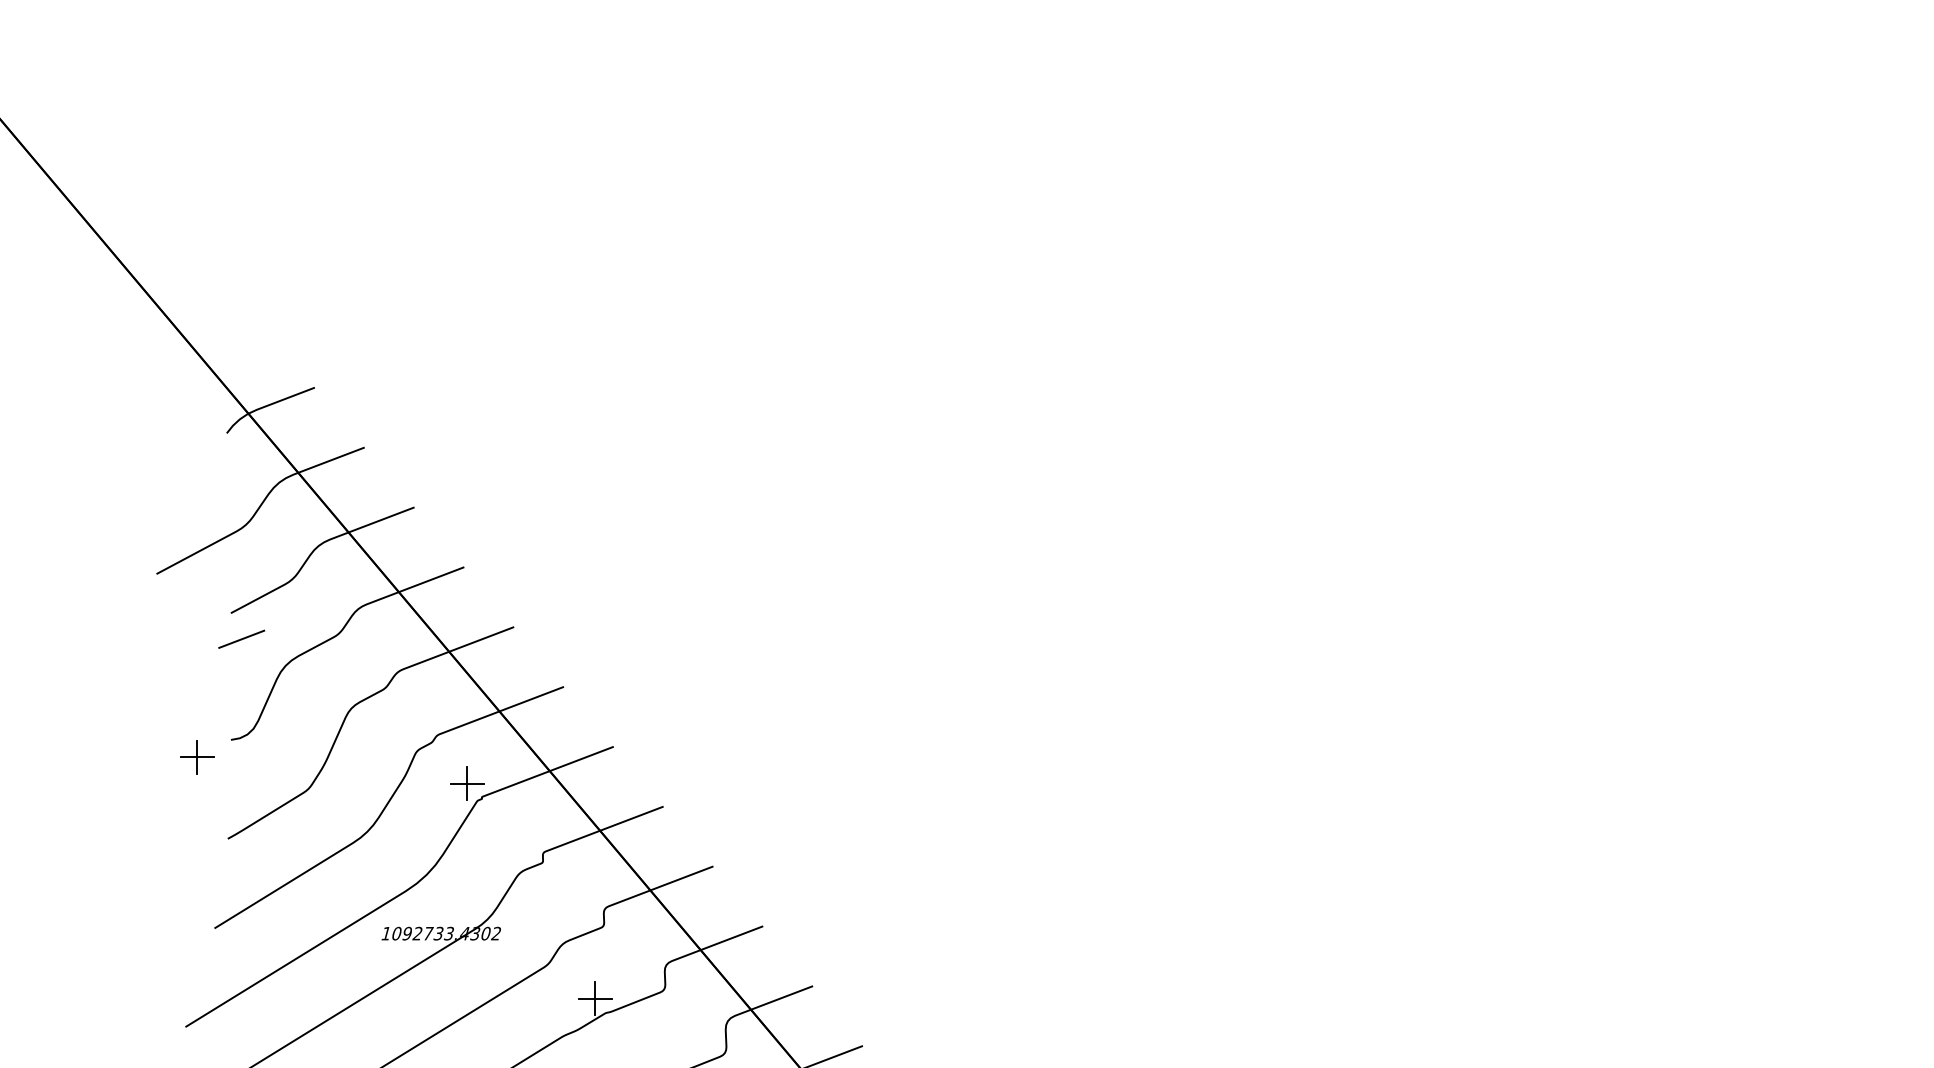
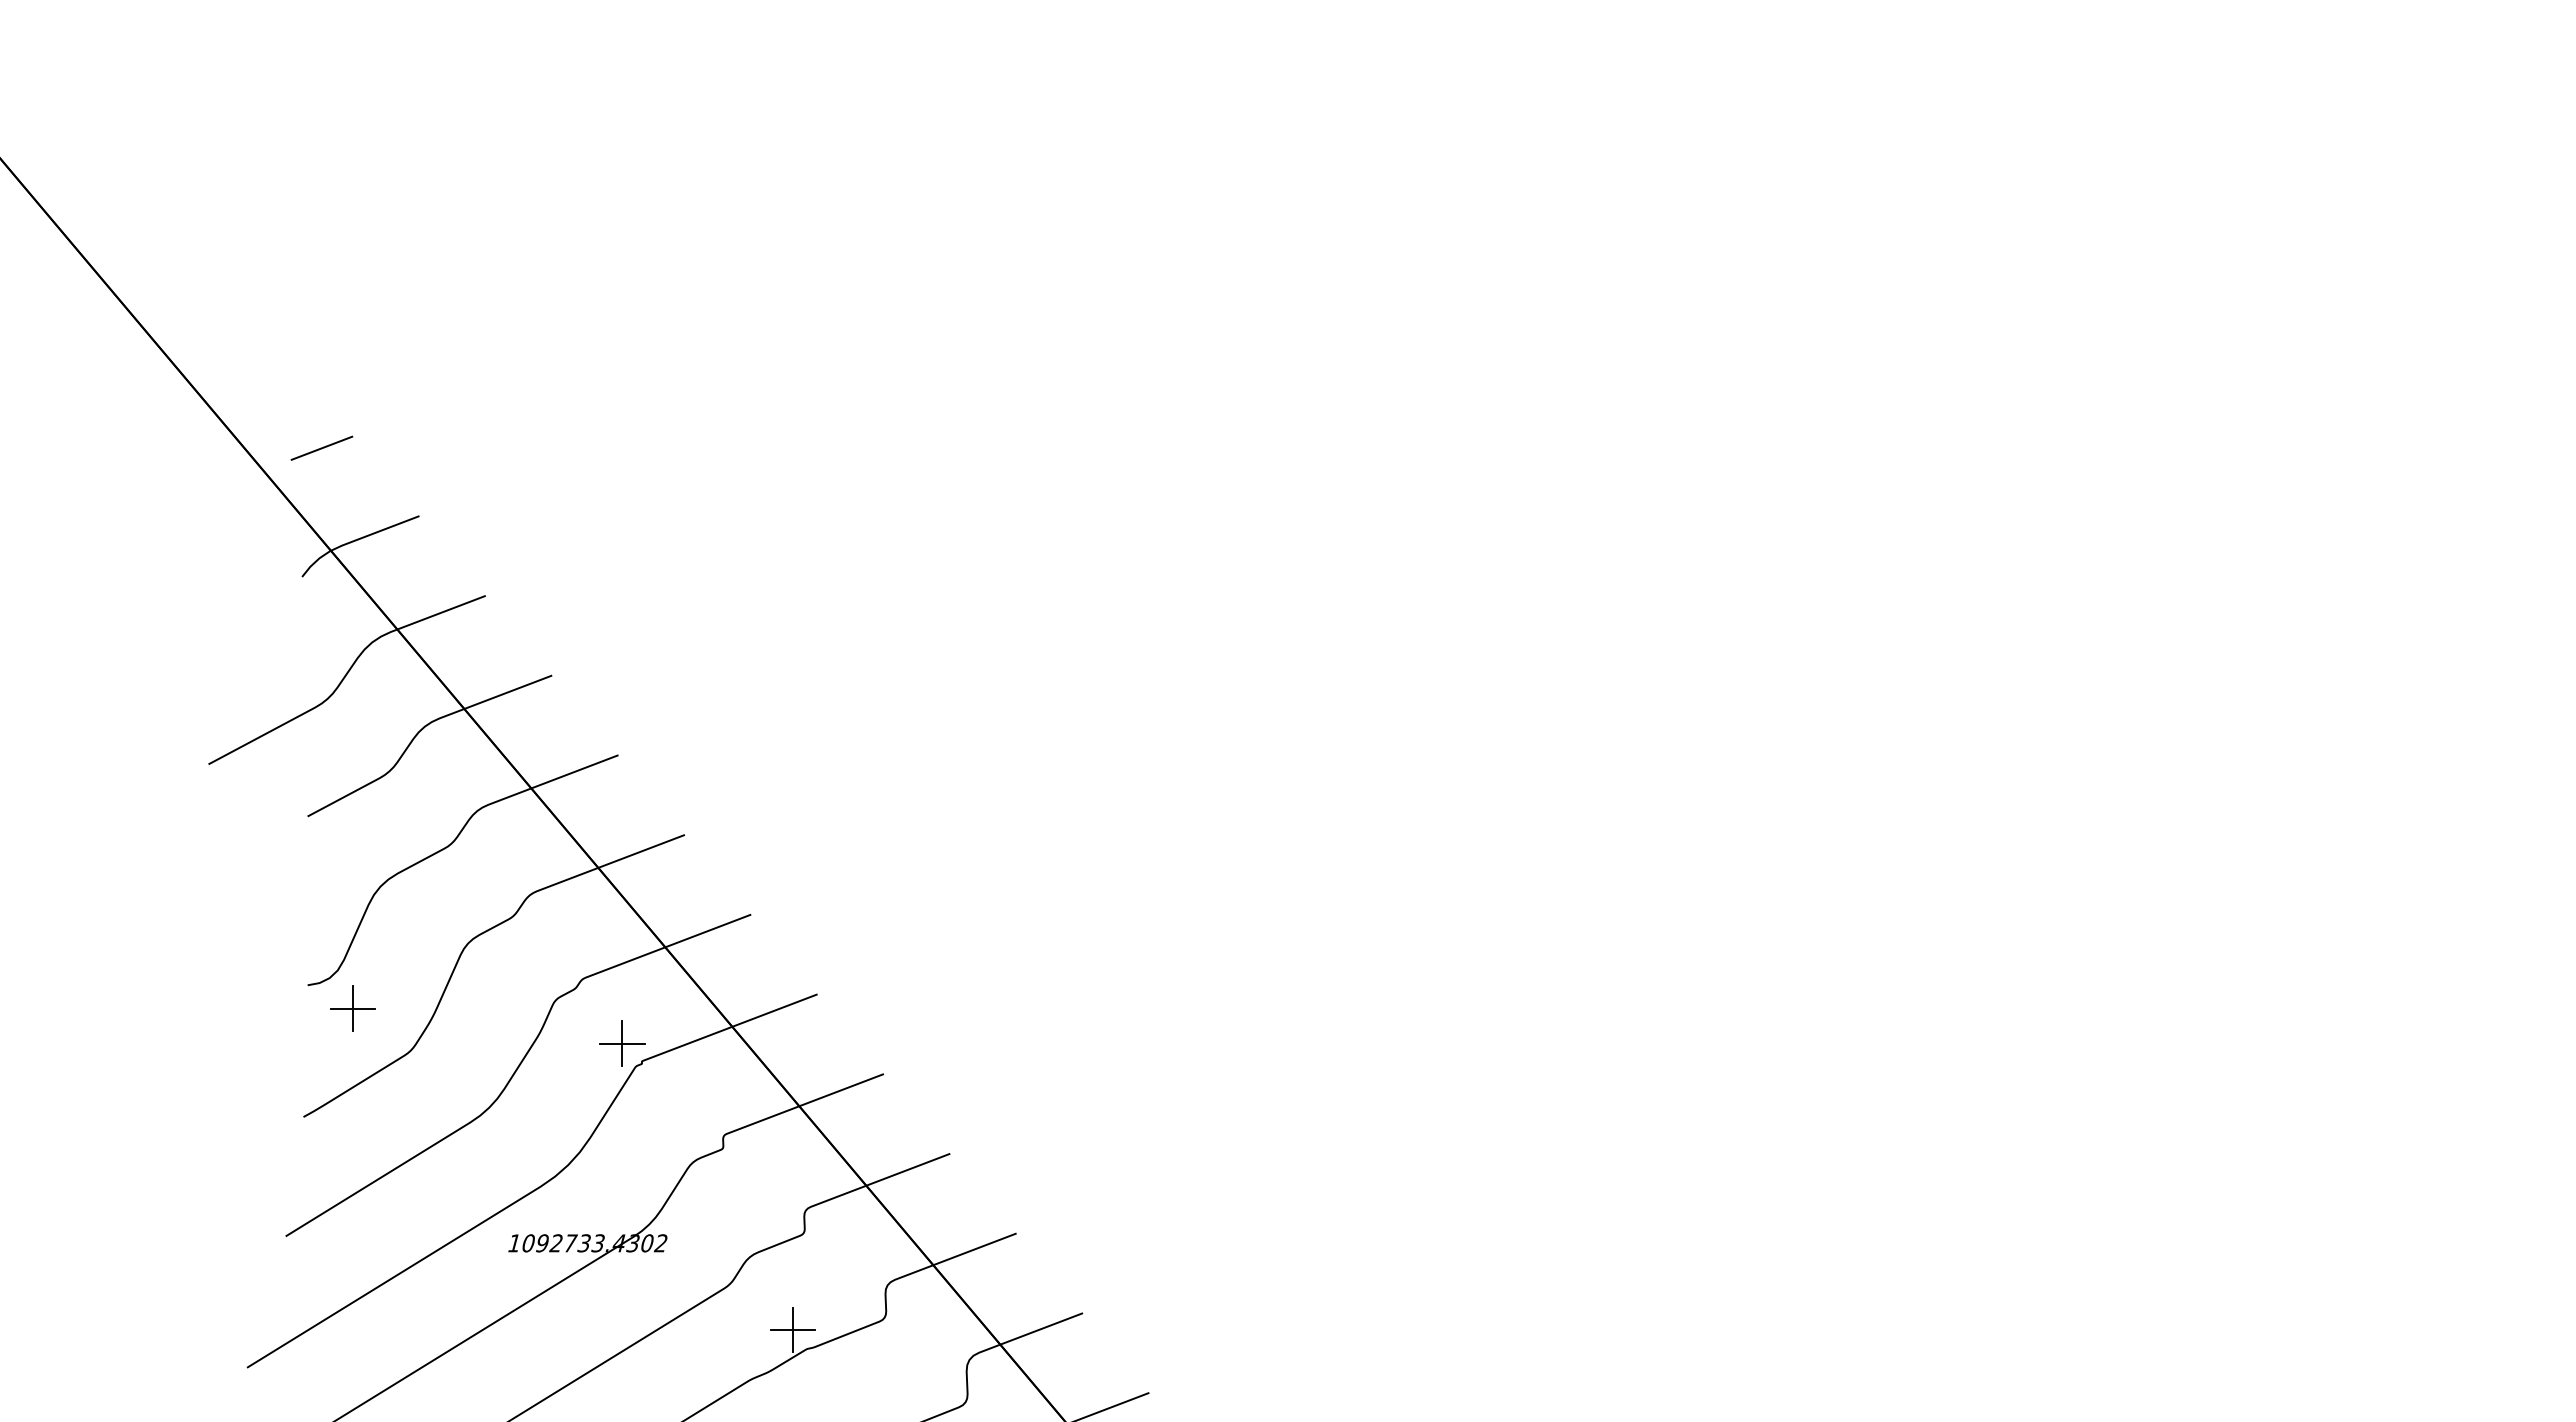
line: (241, 638) -> (321, 447), moved
part: (197, 757) -> (352, 1008), moved

